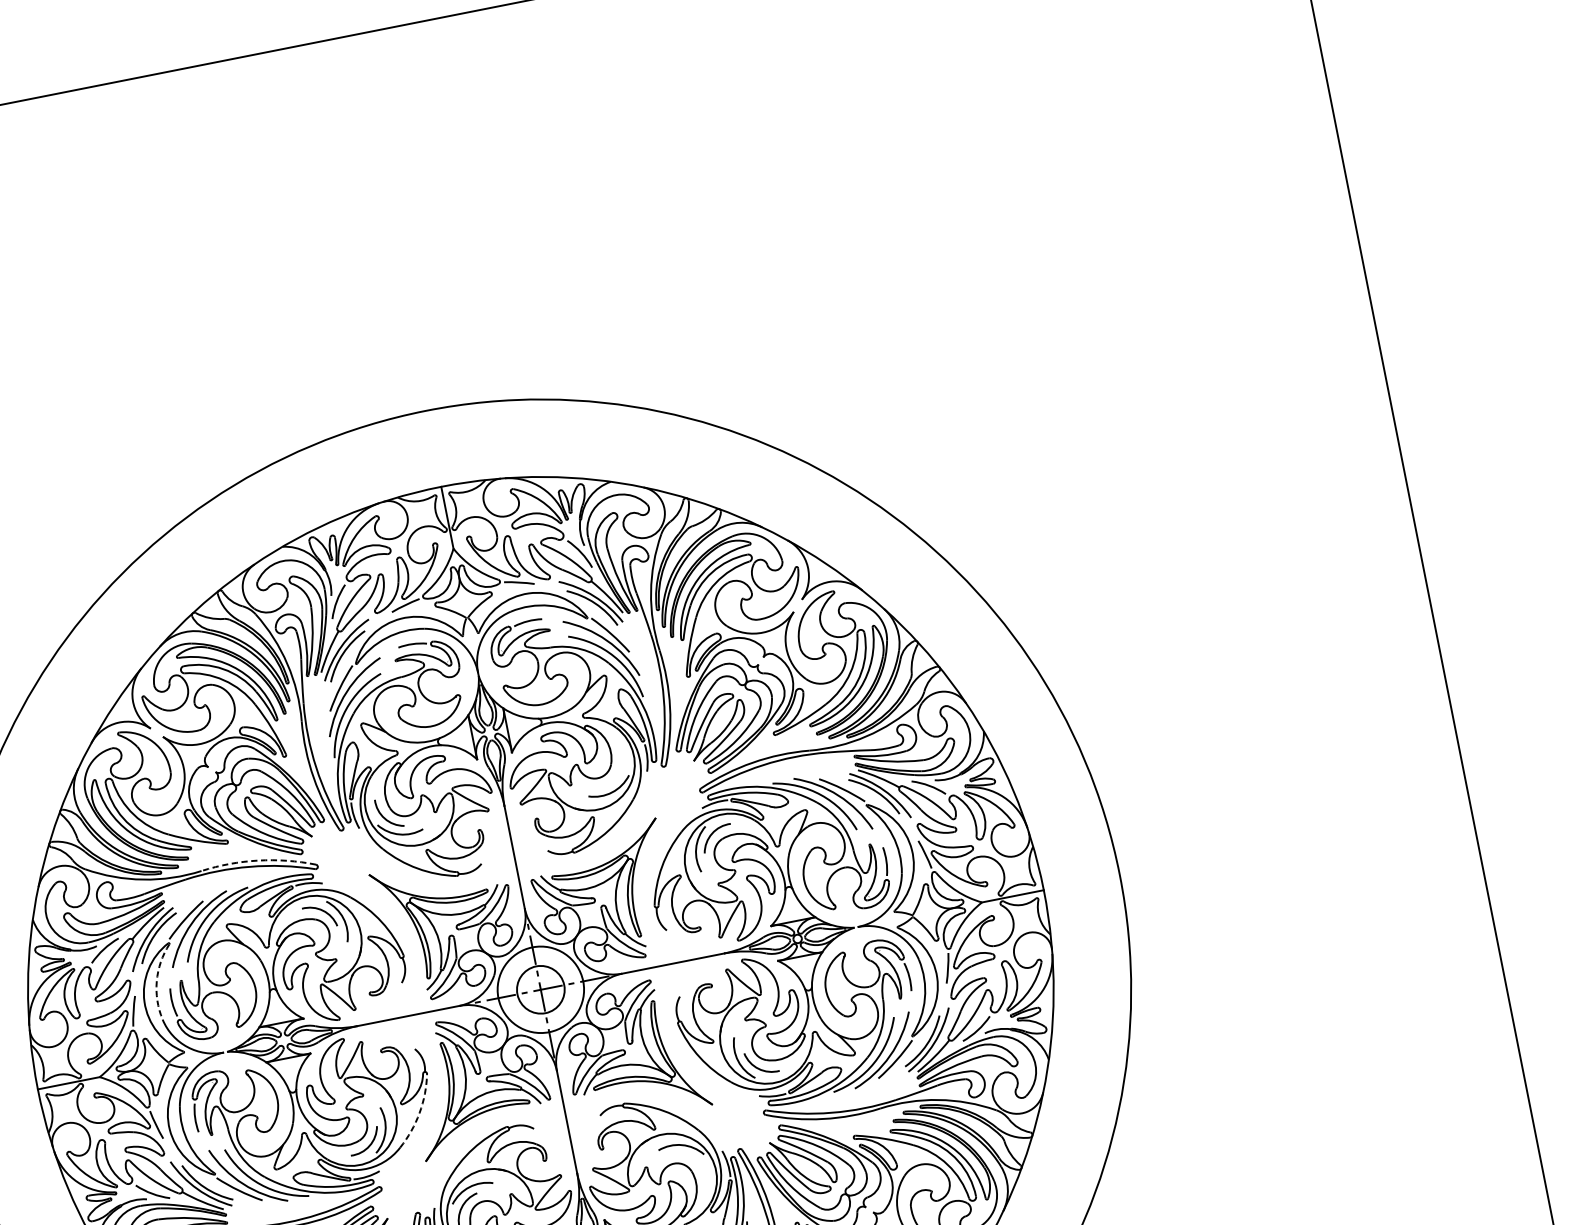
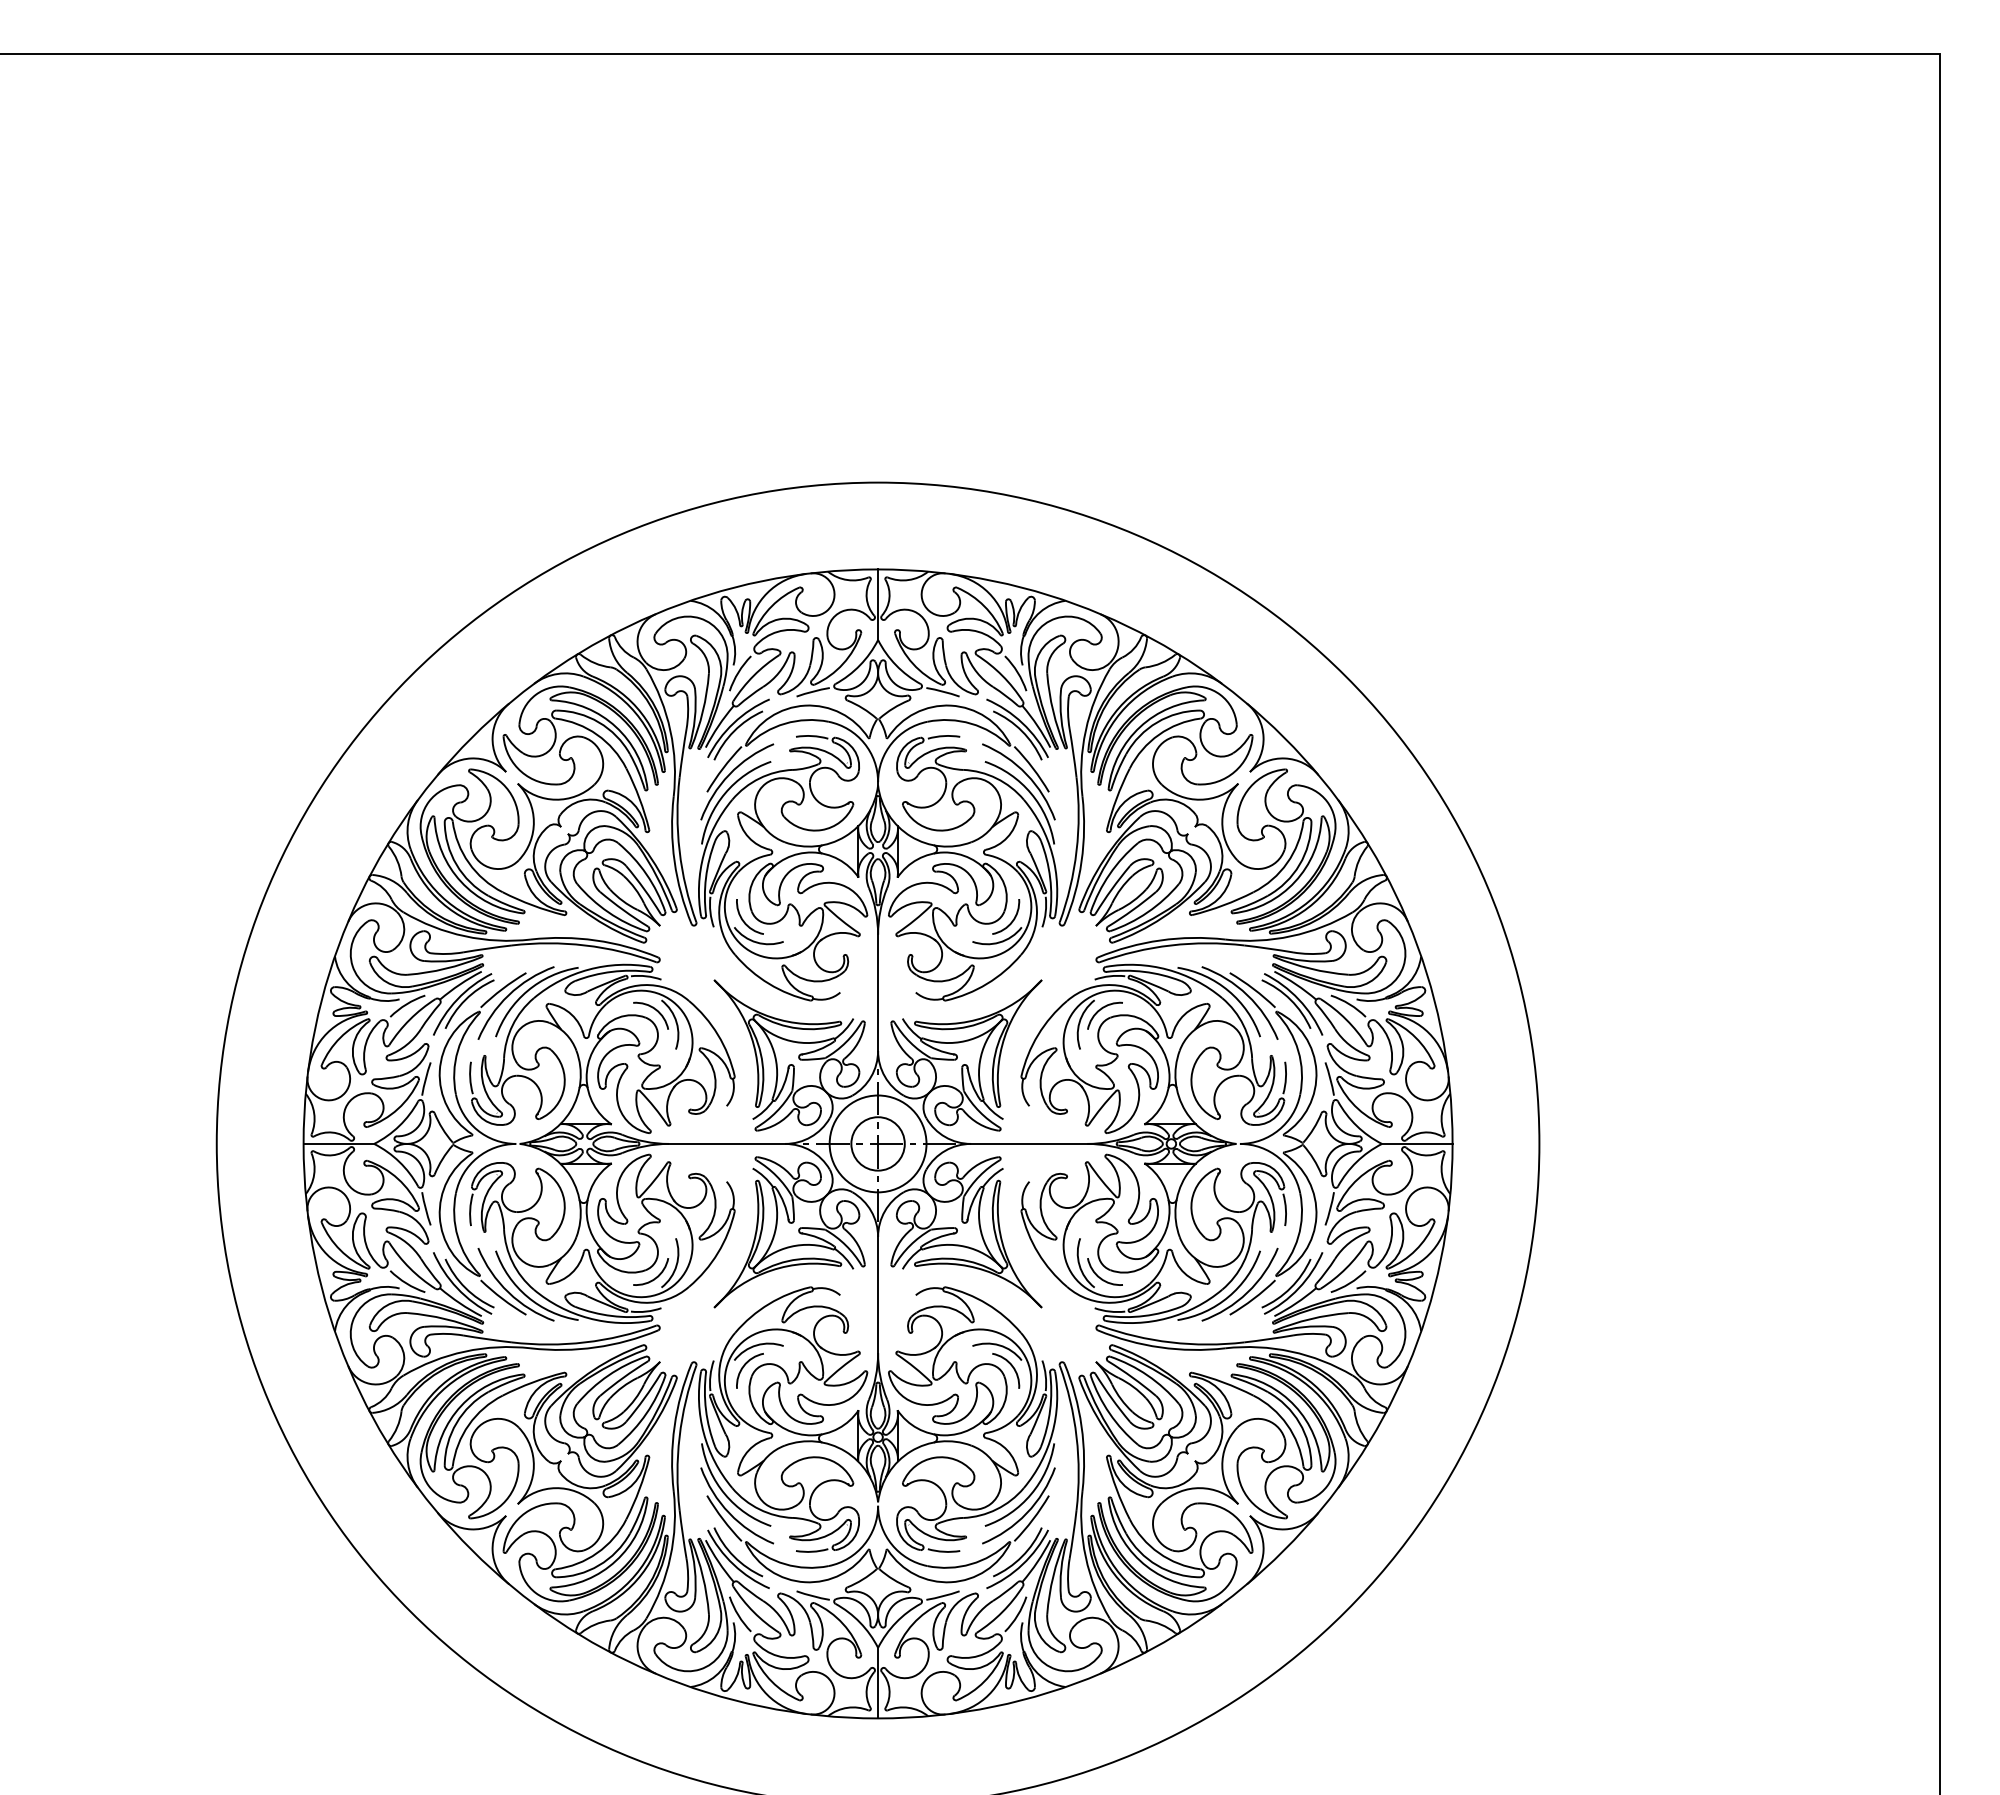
arc: (619, 770) -> (1012, 919), added
arc: (258, 860) -> (595, 940), dashed -> solid
arc: (156, 980) -> (457, 1050), dashed -> solid
arc: (419, 1112) -> (718, 1252), dashed -> solid
arc: (697, 1163) -> (1012, 1368), added

